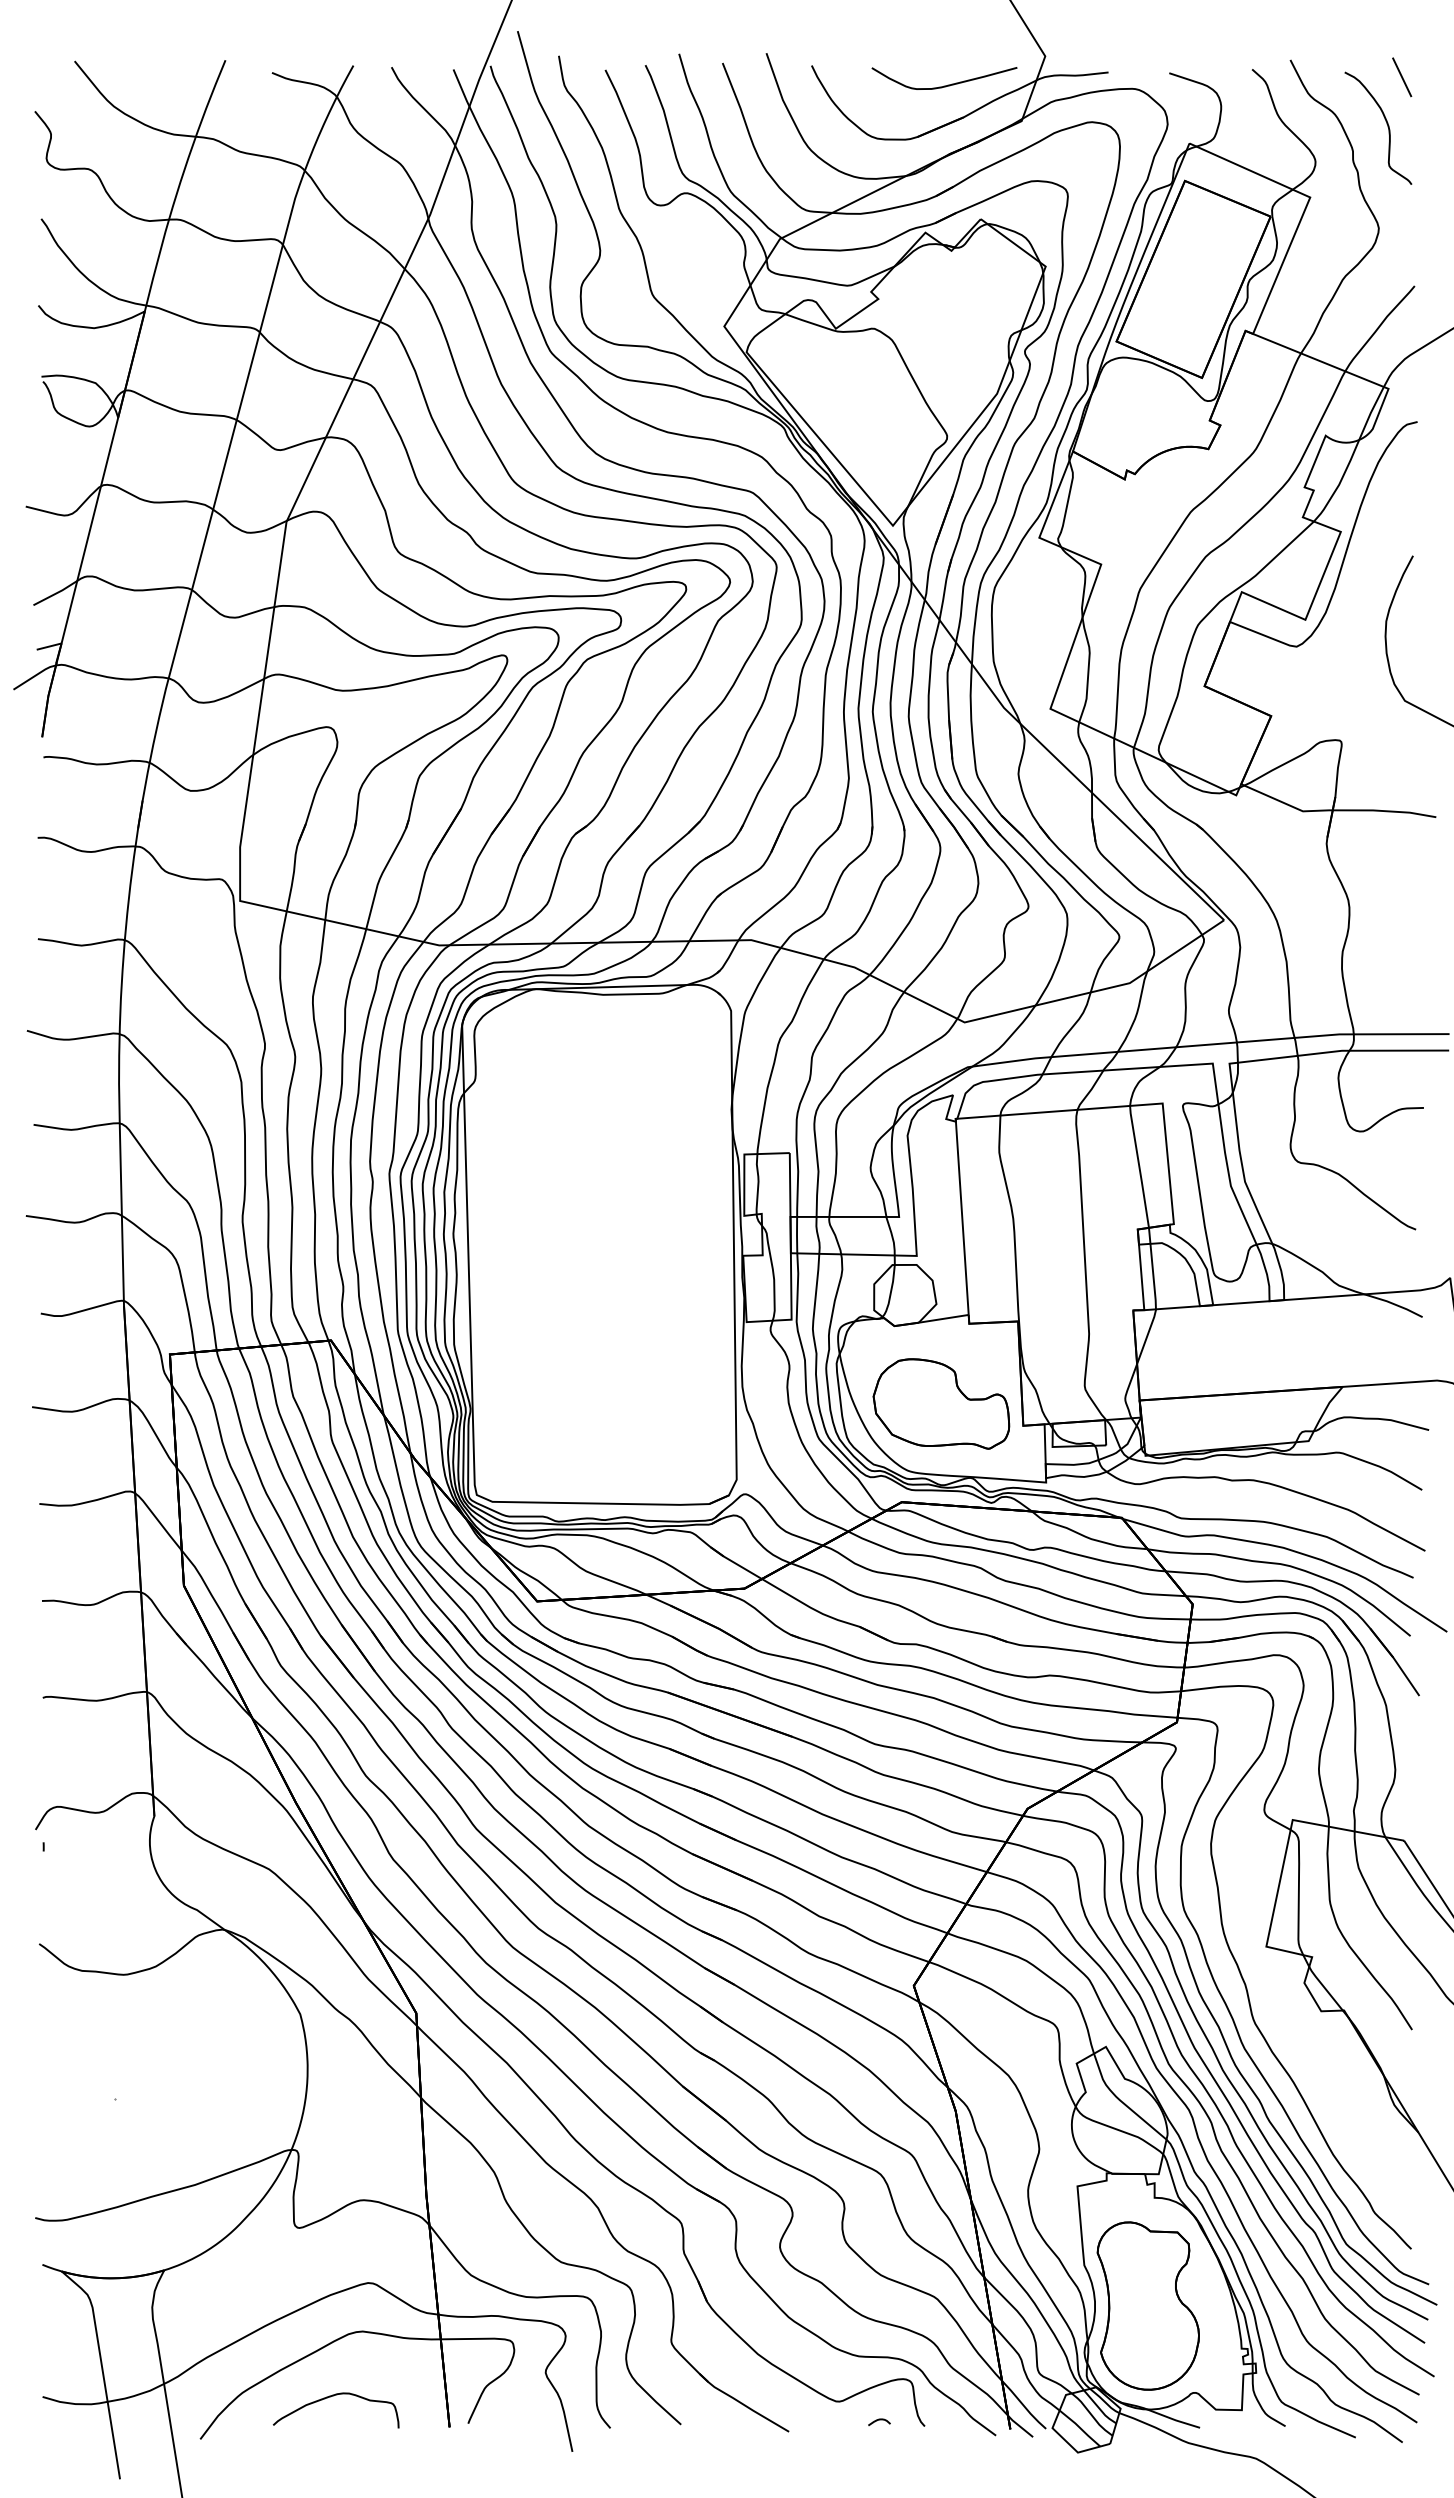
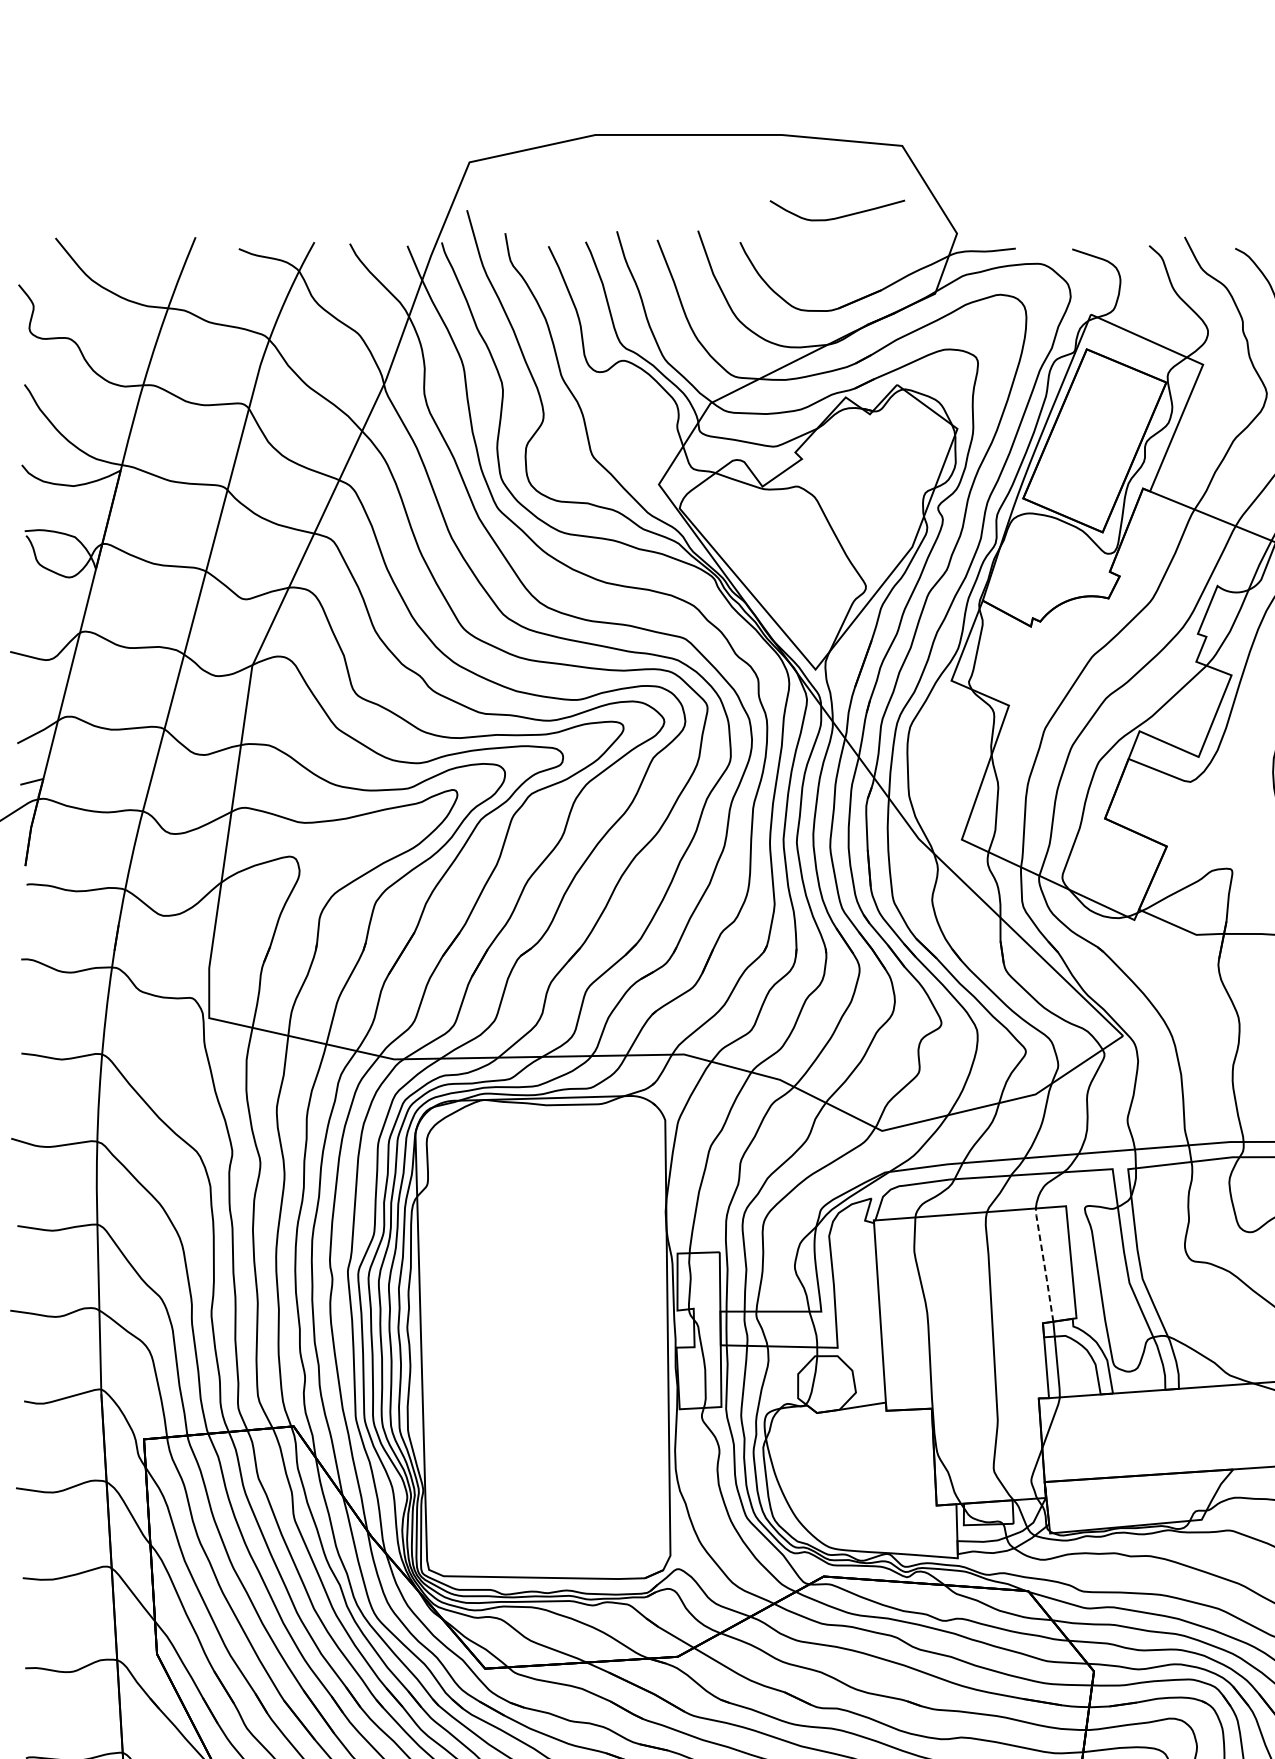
curve: (944, 85) -> (837, 217), moved
line: (1139, 1166) -> (1044, 1264), solid -> dashed
part: (941, 1403) -> (860, 1484), removed

